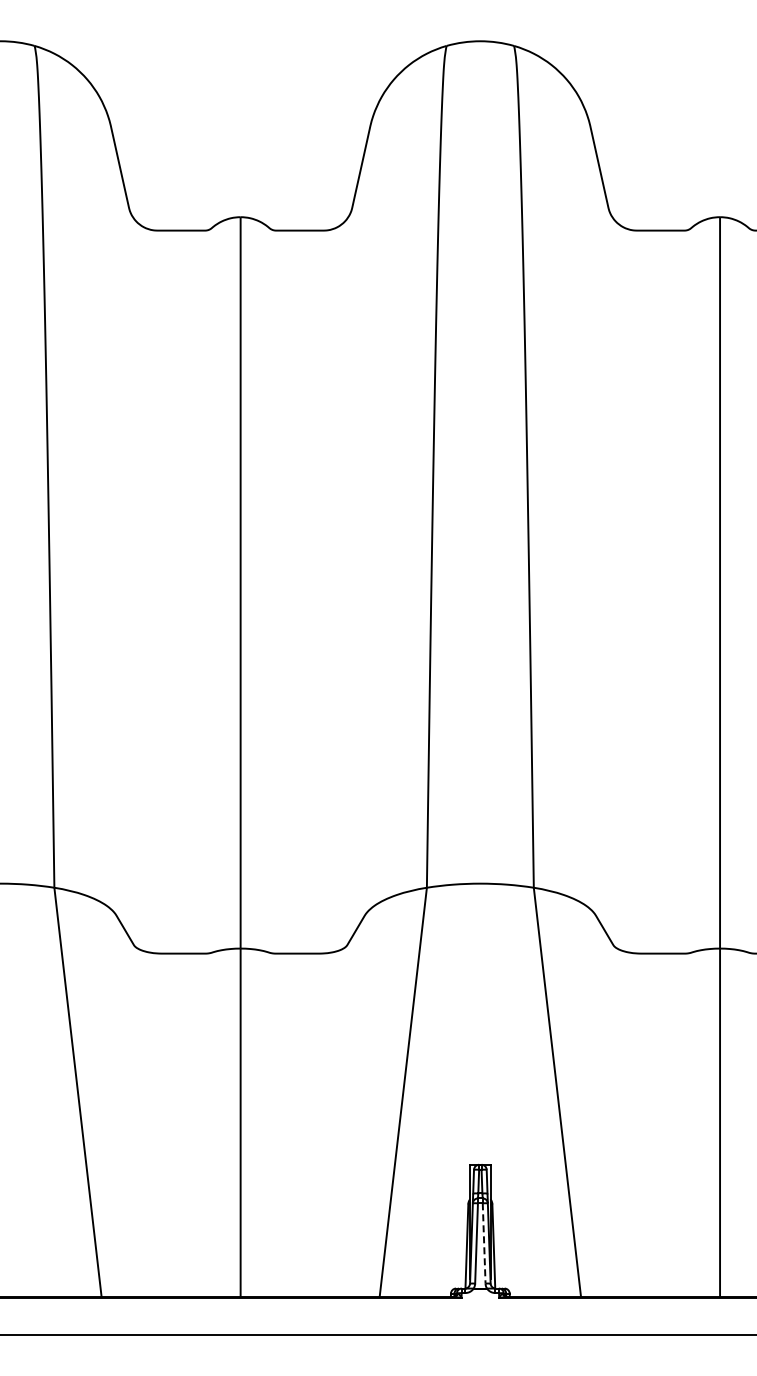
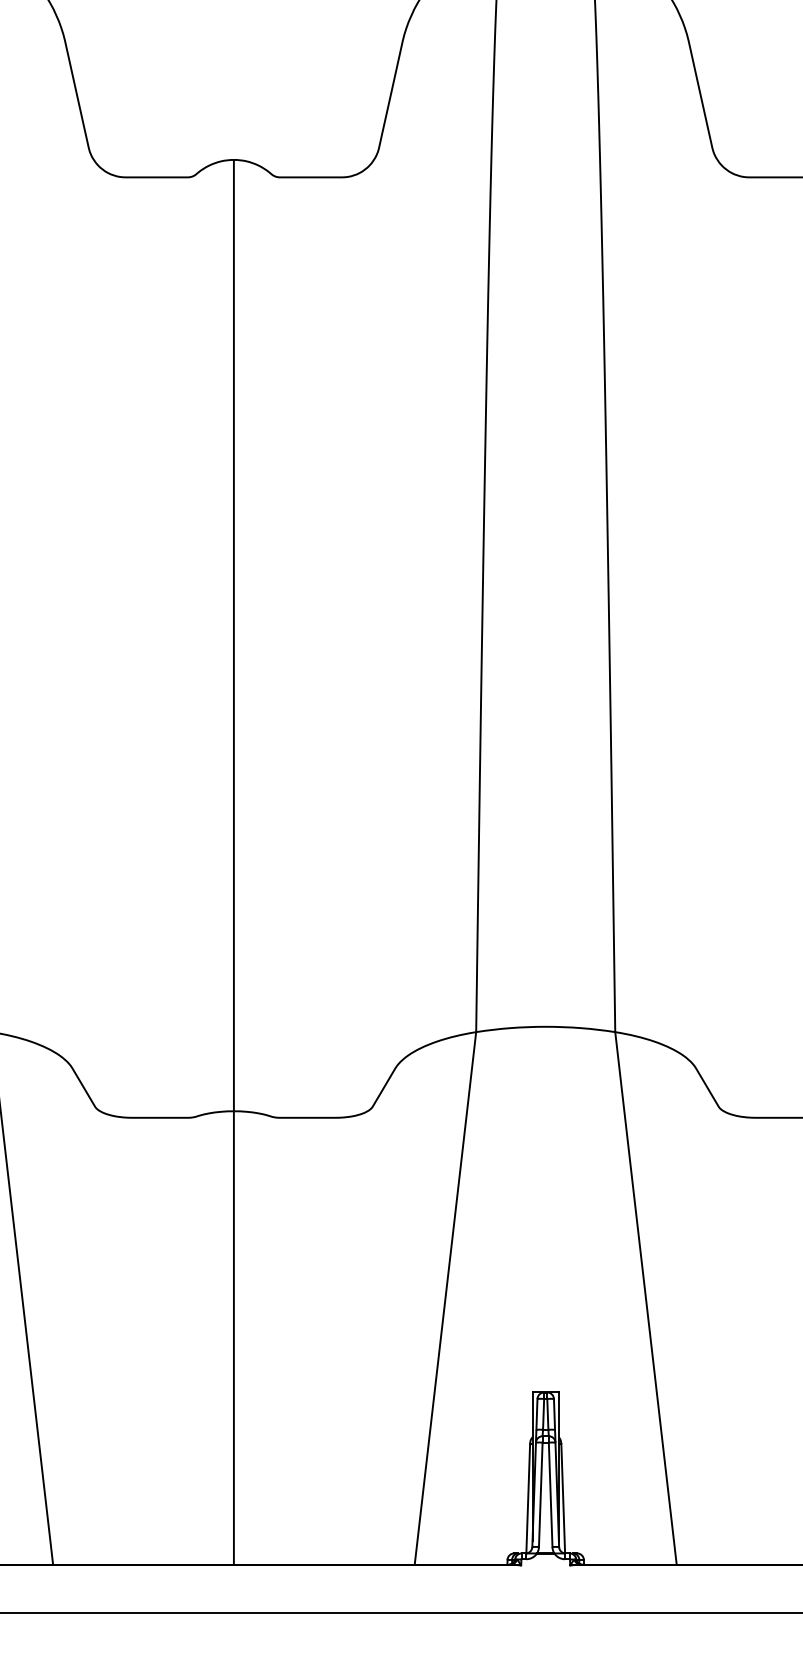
line: (484, 1243) -> (551, 1494), dashed -> solid

